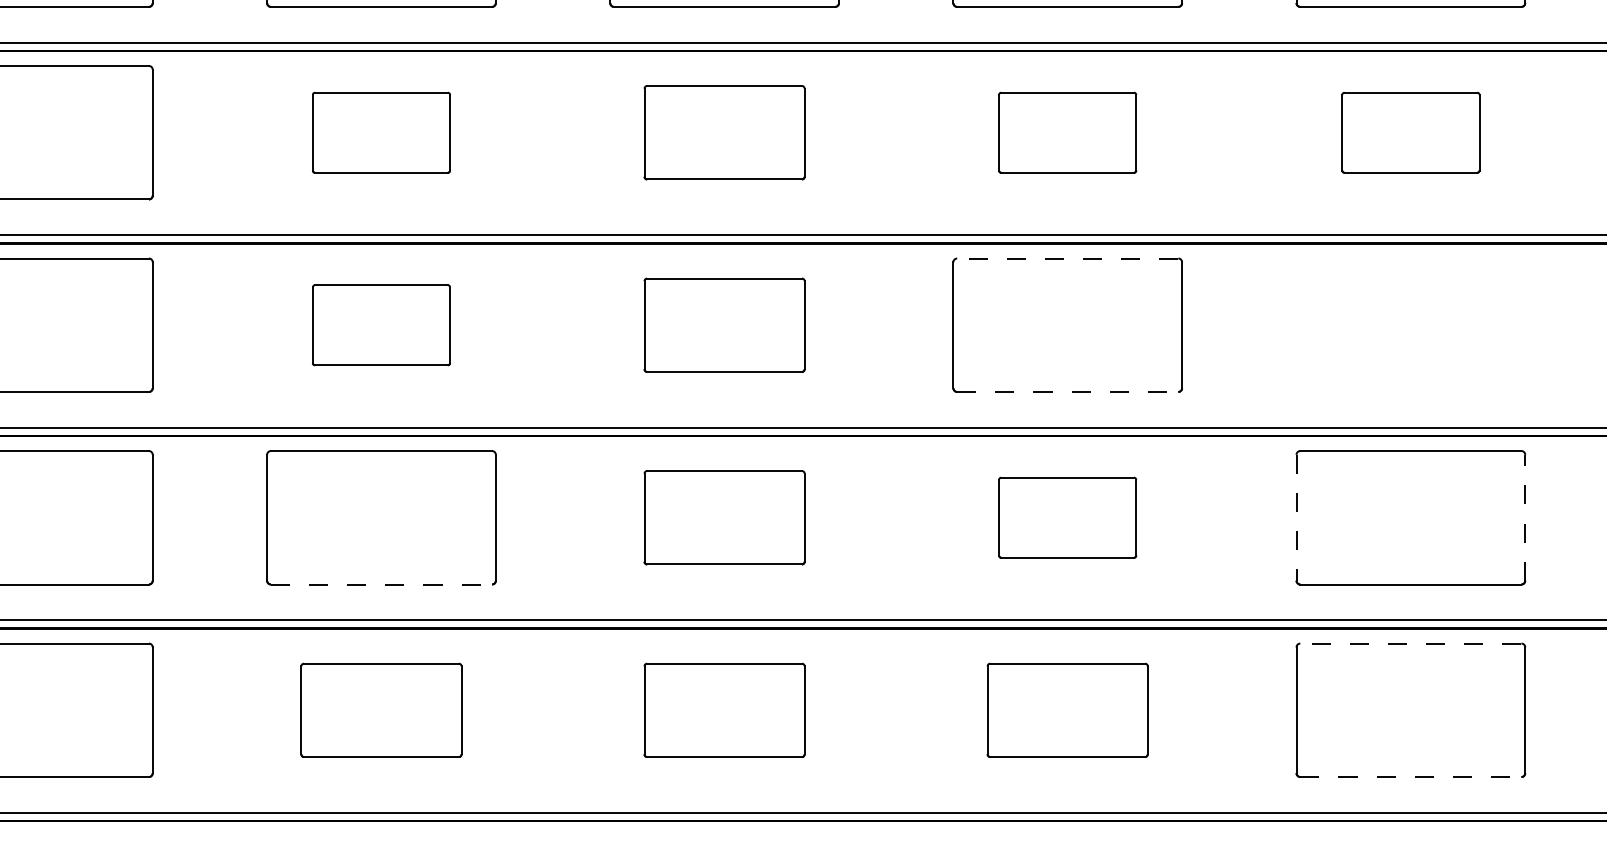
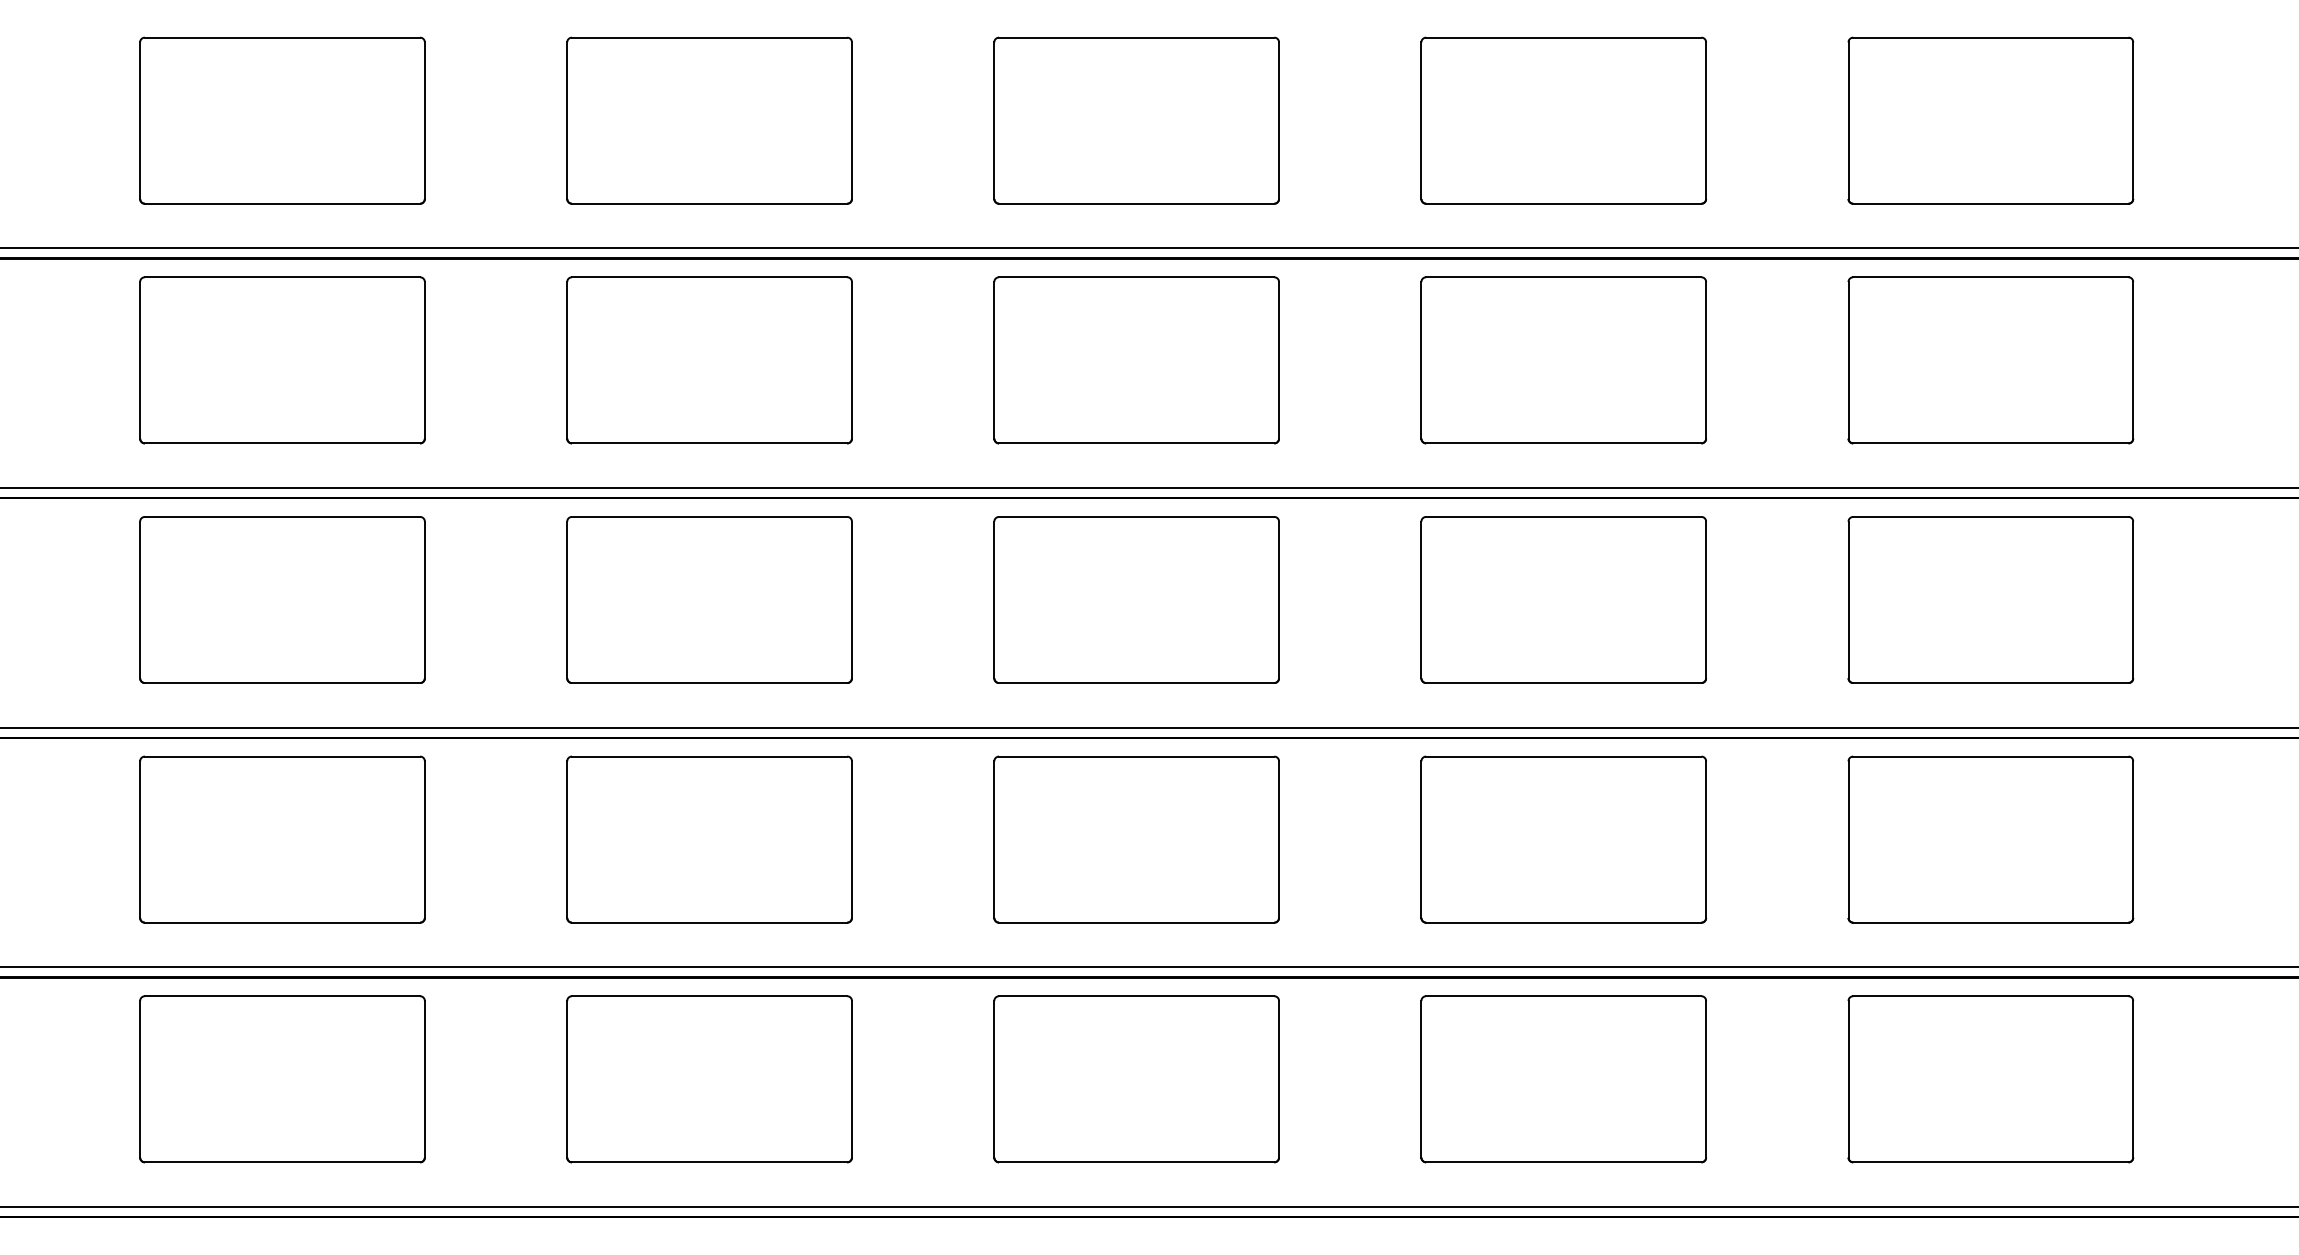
part: (381, 132) -> (709, 360), size x1.67
part: (724, 132) -> (1136, 360), size x1.43
part: (1067, 132) -> (1563, 360), size x1.67
part: (1410, 132) -> (1990, 360), size x1.67
line: (1067, 258) -> (1563, 516), dashed -> solid
part: (381, 324) -> (709, 599), size x1.67
part: (724, 324) -> (1136, 599), size x1.43
part: (1410, 324) -> (1990, 599), added
line: (1067, 392) -> (1563, 683), dashed -> solid
part: (724, 517) -> (1136, 839), size x1.43
part: (1067, 517) -> (1563, 839), size x1.67
line: (1525, 517) -> (2133, 839), dashed -> solid
line: (1296, 518) -> (1848, 840), dashed -> solid
line: (381, 584) -> (709, 922), dashed -> solid
line: (1410, 643) -> (1990, 996), dashed -> solid
part: (381, 710) -> (709, 1079), size x1.43
part: (724, 710) -> (1136, 1079), size x1.43
part: (1067, 710) -> (1563, 1079), size x1.43
line: (1410, 777) -> (1990, 1162), dashed -> solid

